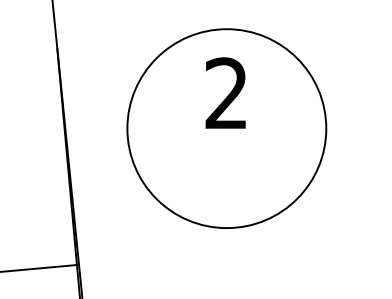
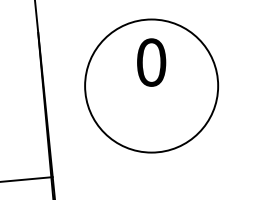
text: (226, 93) -> (151, 62), 2 -> 0

